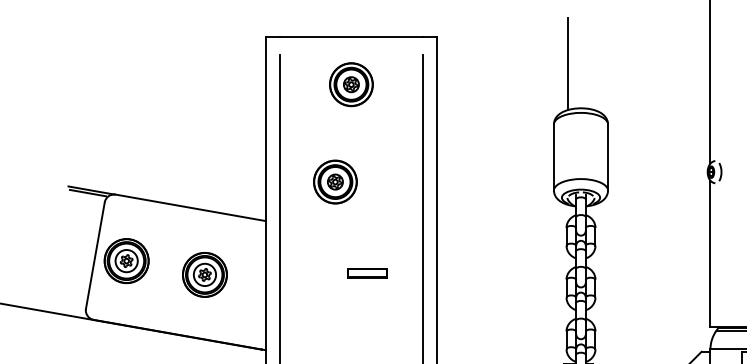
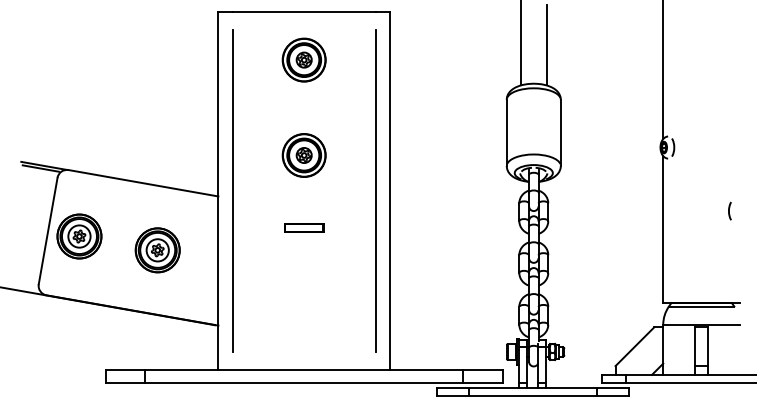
line: (593, 69) -> (546, 44), added
part: (334, 182) -> (303, 155), moved
part: (367, 273) -> (304, 227), moved

